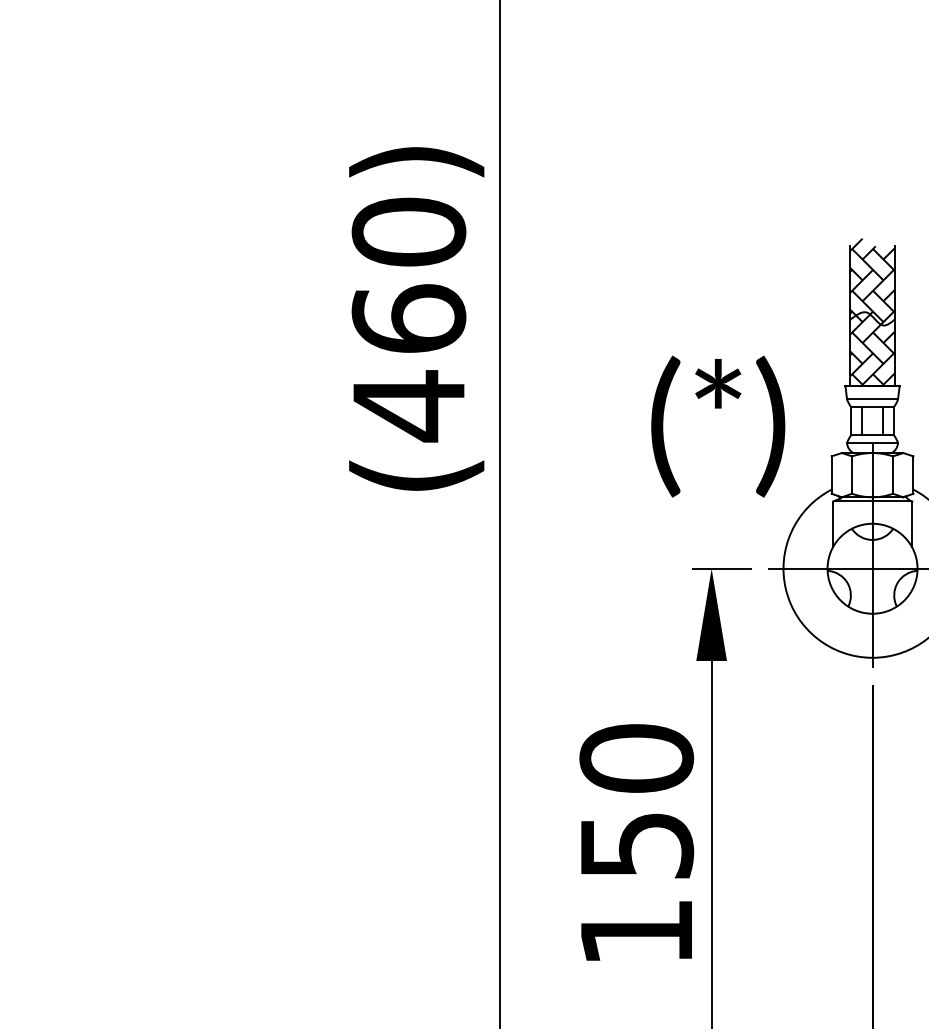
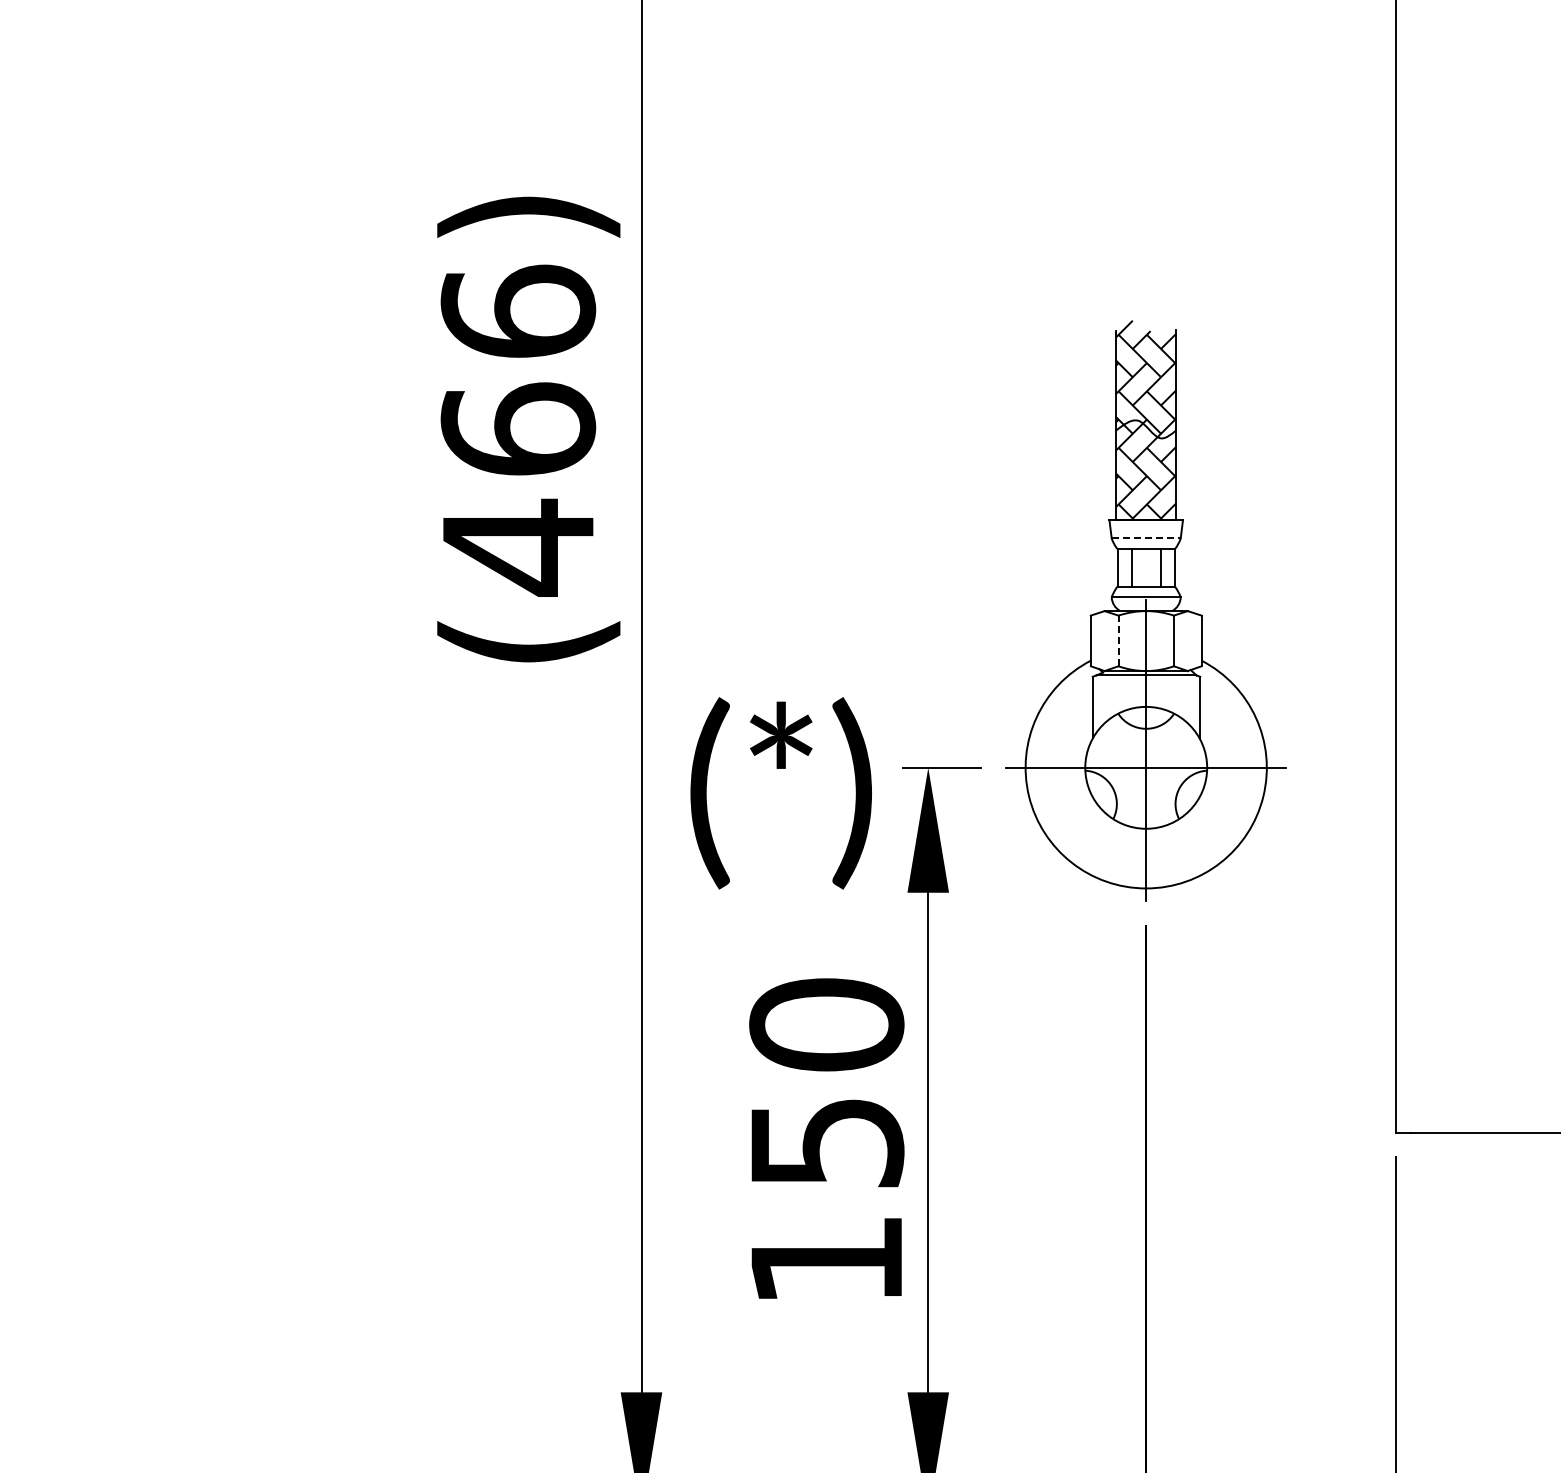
text: (409, 231) -> (518, 311), (460) -> (466)
line: (872, 399) -> (1146, 538), solid -> dashed
text: (717, 426) -> (780, 793), moved
line: (852, 474) -> (1118, 640), solid -> dashed

